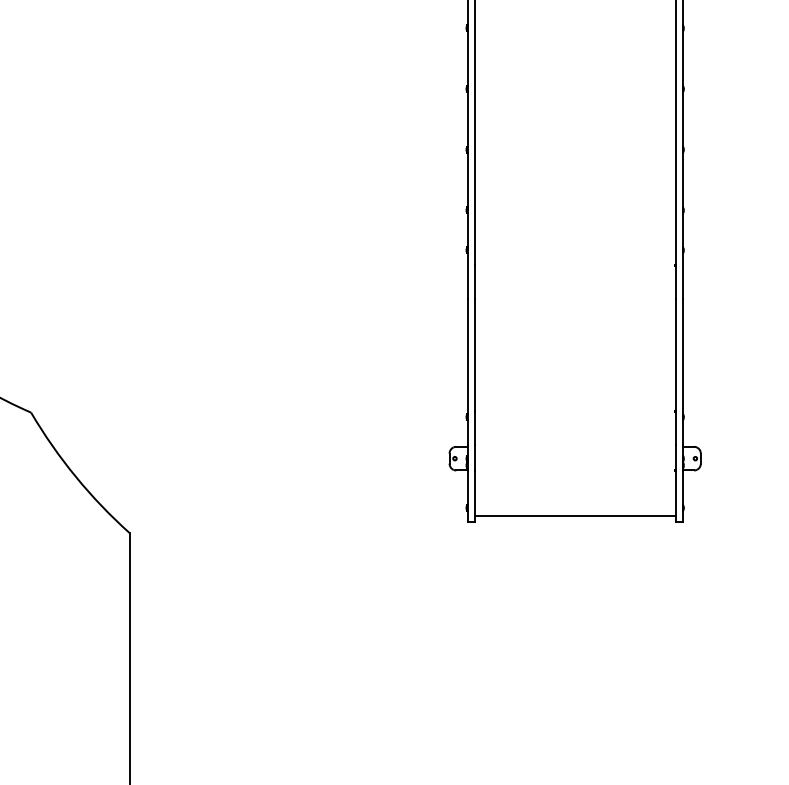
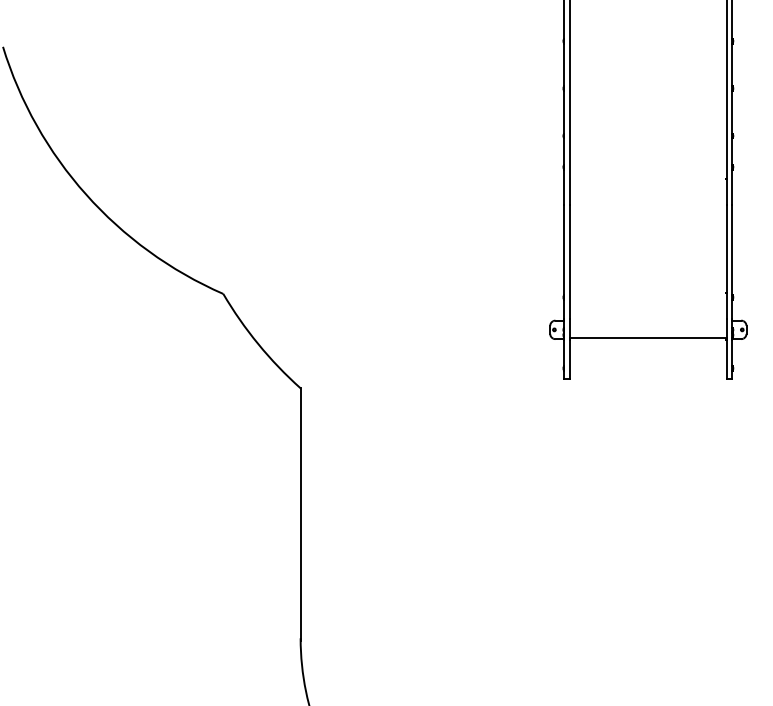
line: (575, 515) -> (648, 338), moved

